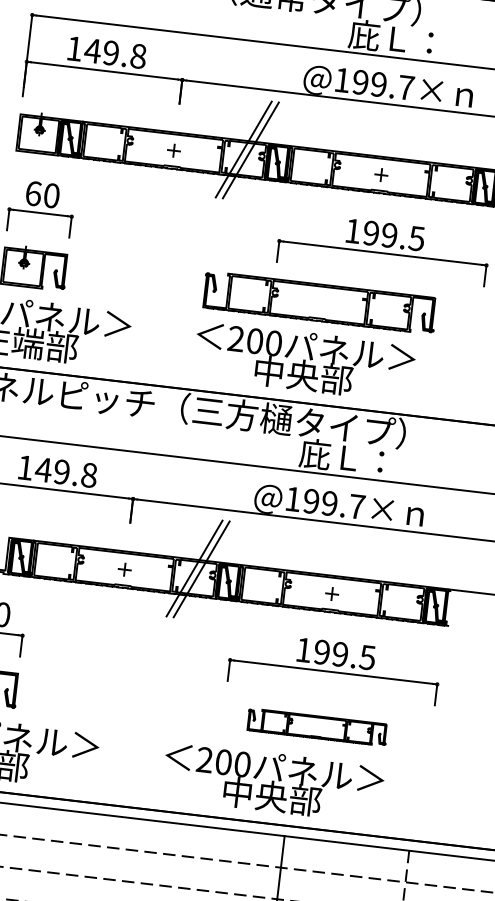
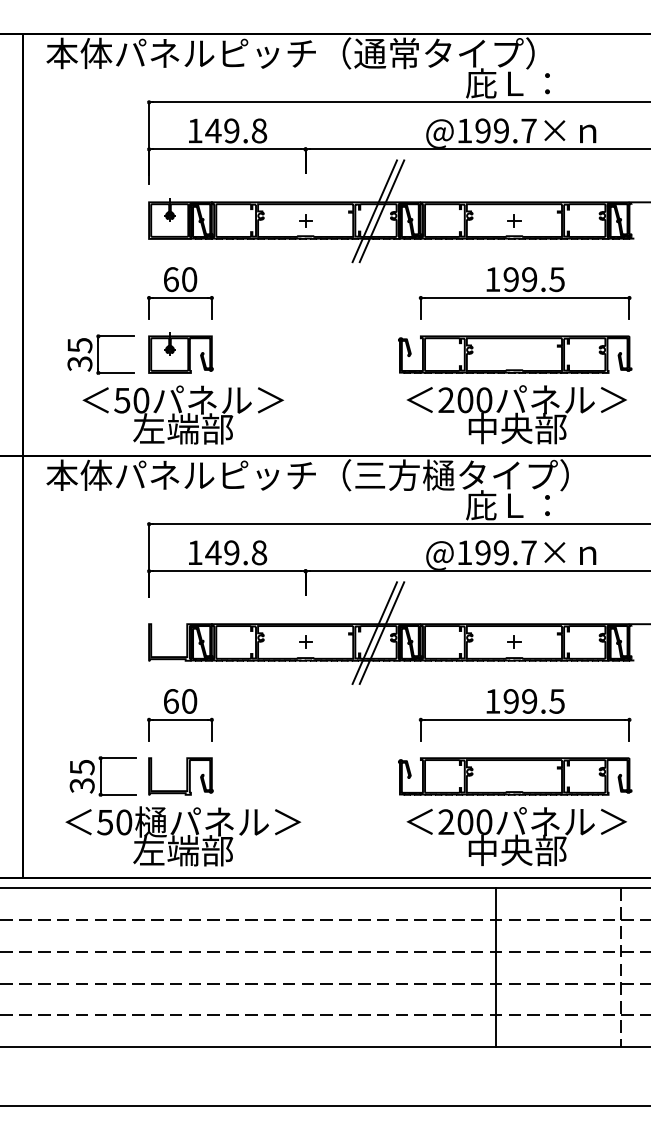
part: (320, 302) -> (515, 354), moved
text: (304, 361) -> (516, 414), moved
part: (317, 727) -> (515, 776), size x1.67
text: (272, 782) -> (516, 836), moved

